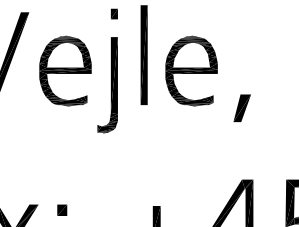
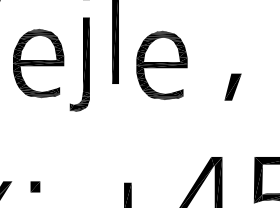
part: (65, 70) -> (38, 62), moved
part: (191, 70) -> (161, 64), moved
part: (241, 108) -> (232, 87), moved

